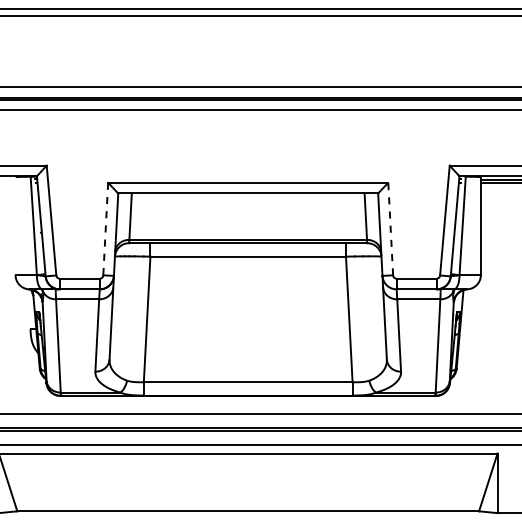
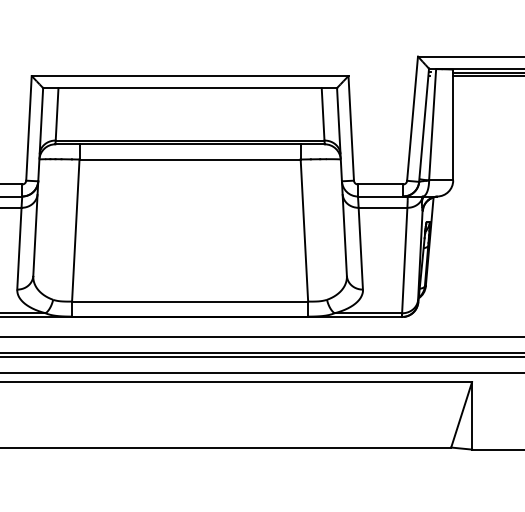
line: (390, 228) -> (351, 127), dashed -> solid
line: (105, 229) -> (28, 128), dashed -> solid

